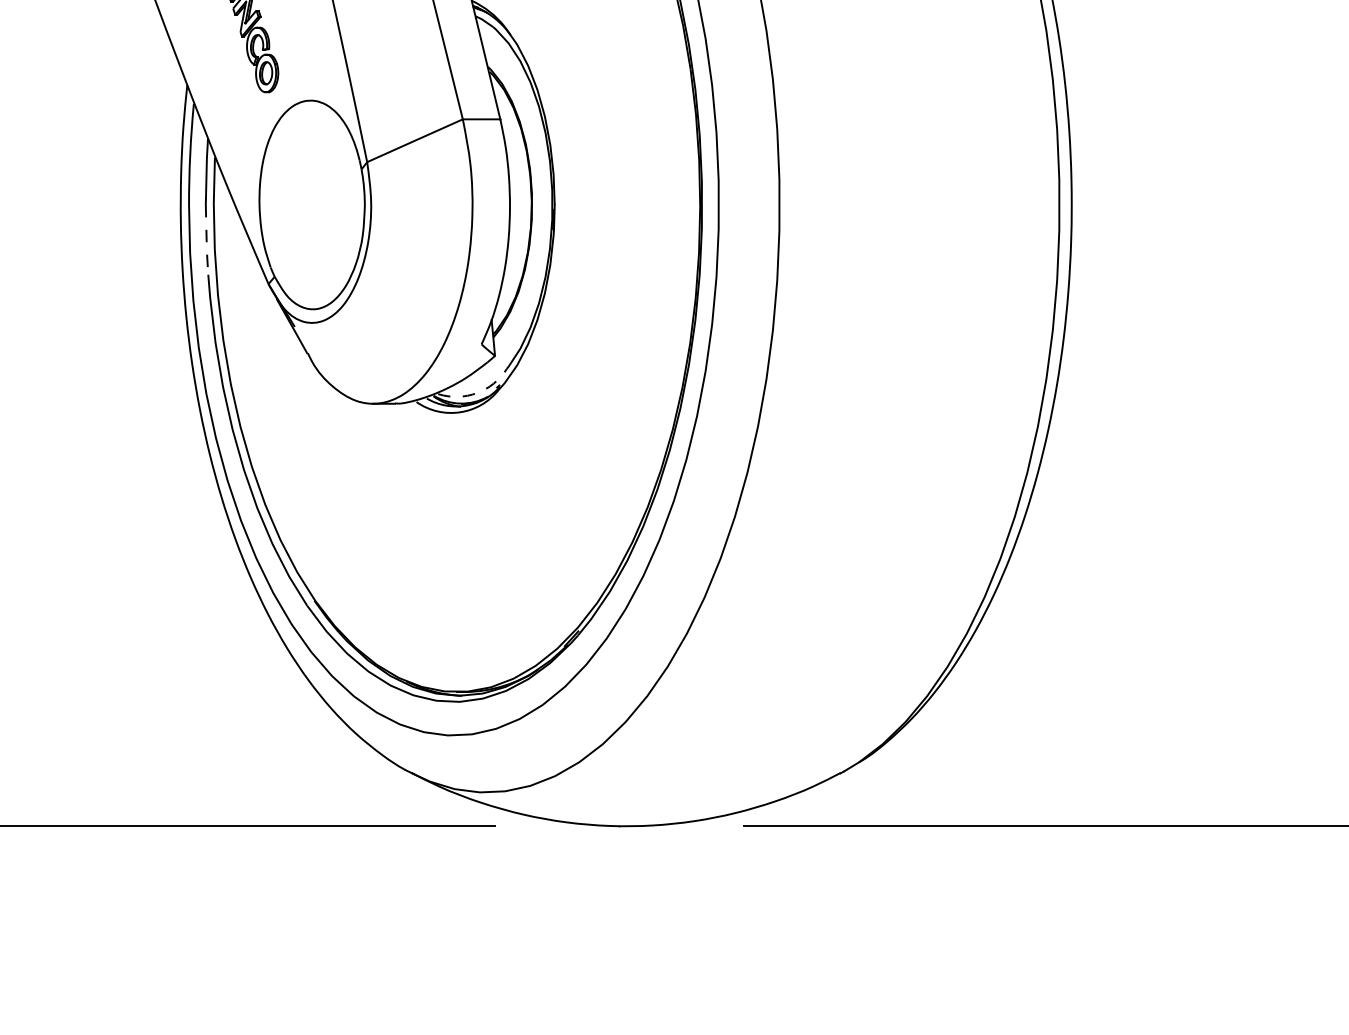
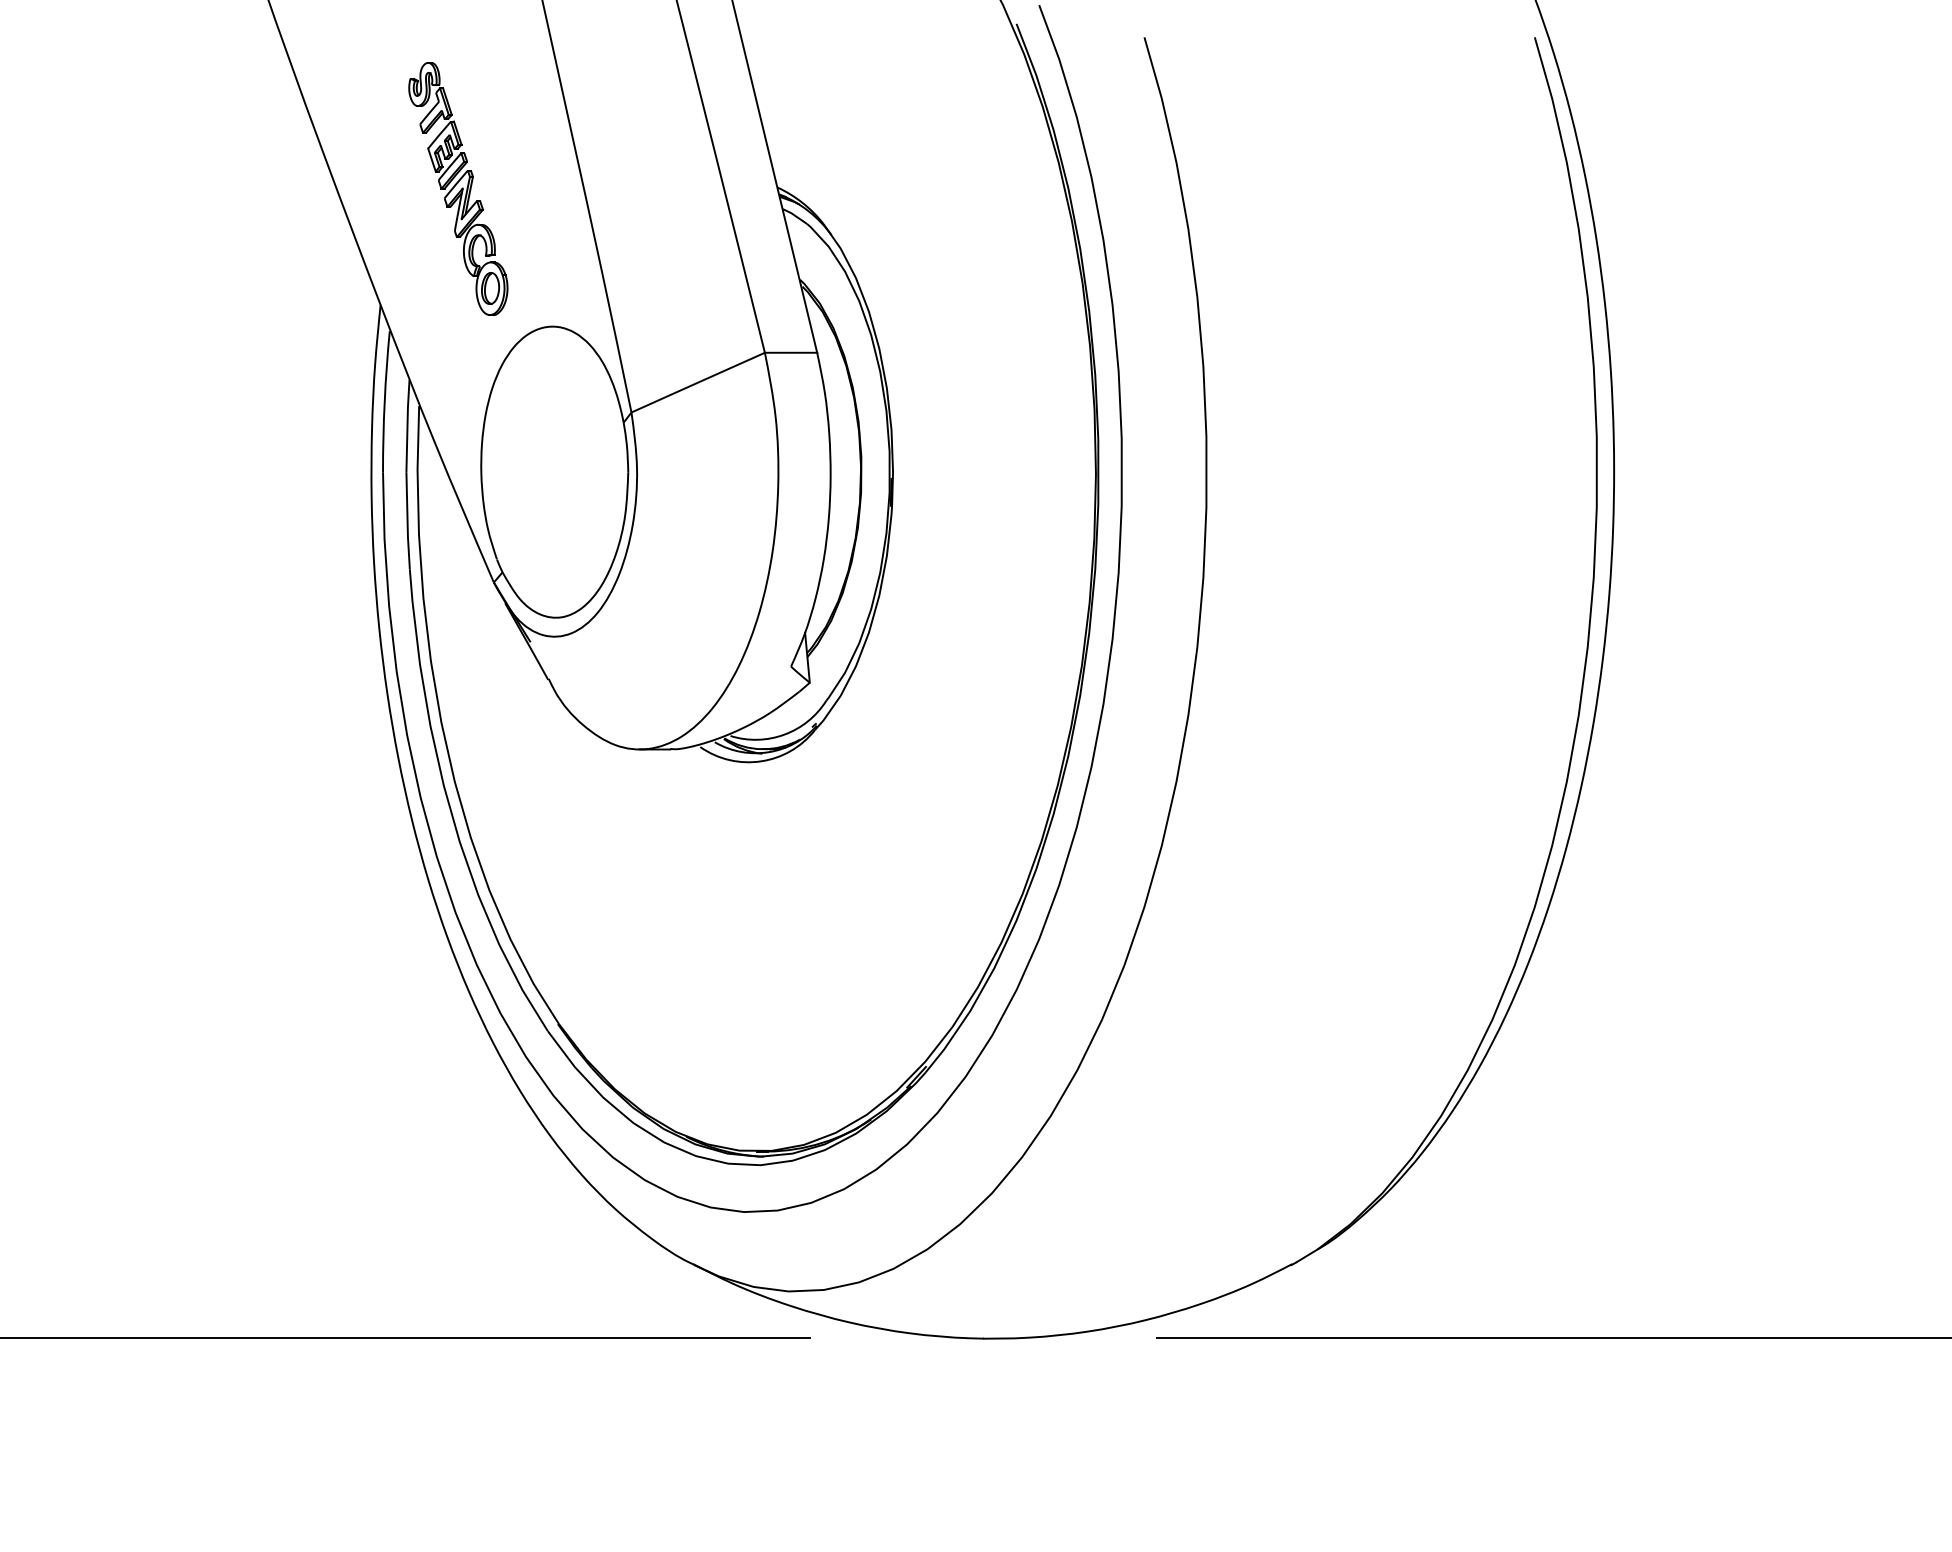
line: (206, 241) -> (407, 522), dashed -> solid
arc: (476, 393) -> (784, 734), dashed -> solid

